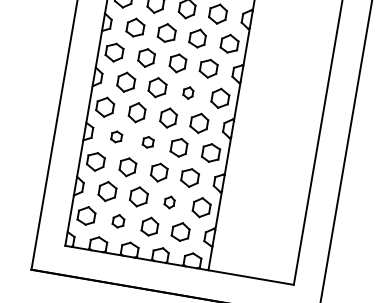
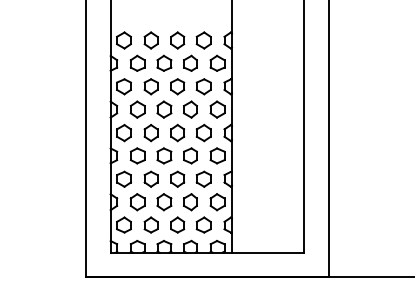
part: (188, 92) -> (190, 109), size x1.67
part: (116, 136) -> (137, 155), size x1.67
part: (148, 141) -> (164, 155), size x1.67
part: (169, 202) -> (190, 202), size x1.67
part: (117, 220) -> (150, 224), size x1.43

